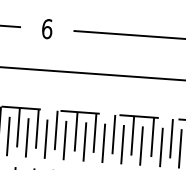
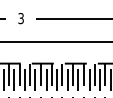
text: (47, 29) -> (21, 18), 6 -> 3

